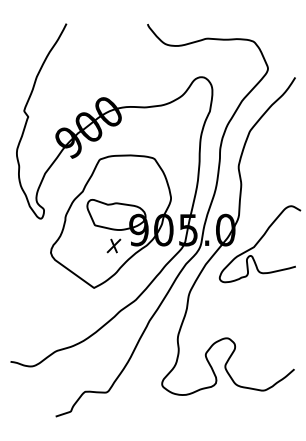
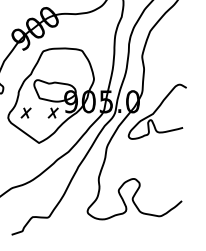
part: (75, 245) -> (25, 112), added

